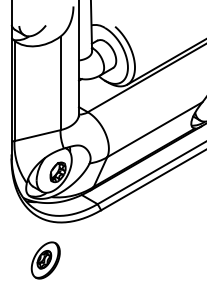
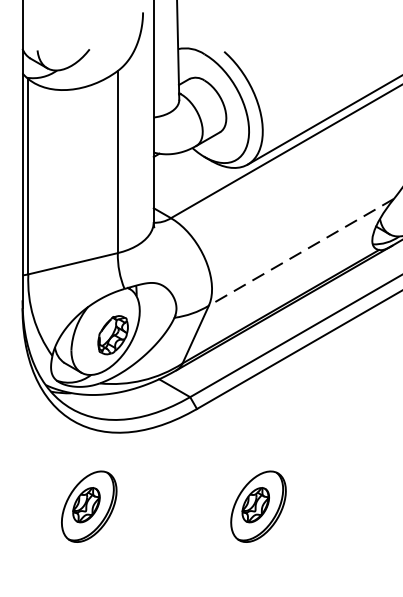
line: (154, 129) -> (300, 251), solid -> dashed
part: (132, 260) -> (257, 506), added

